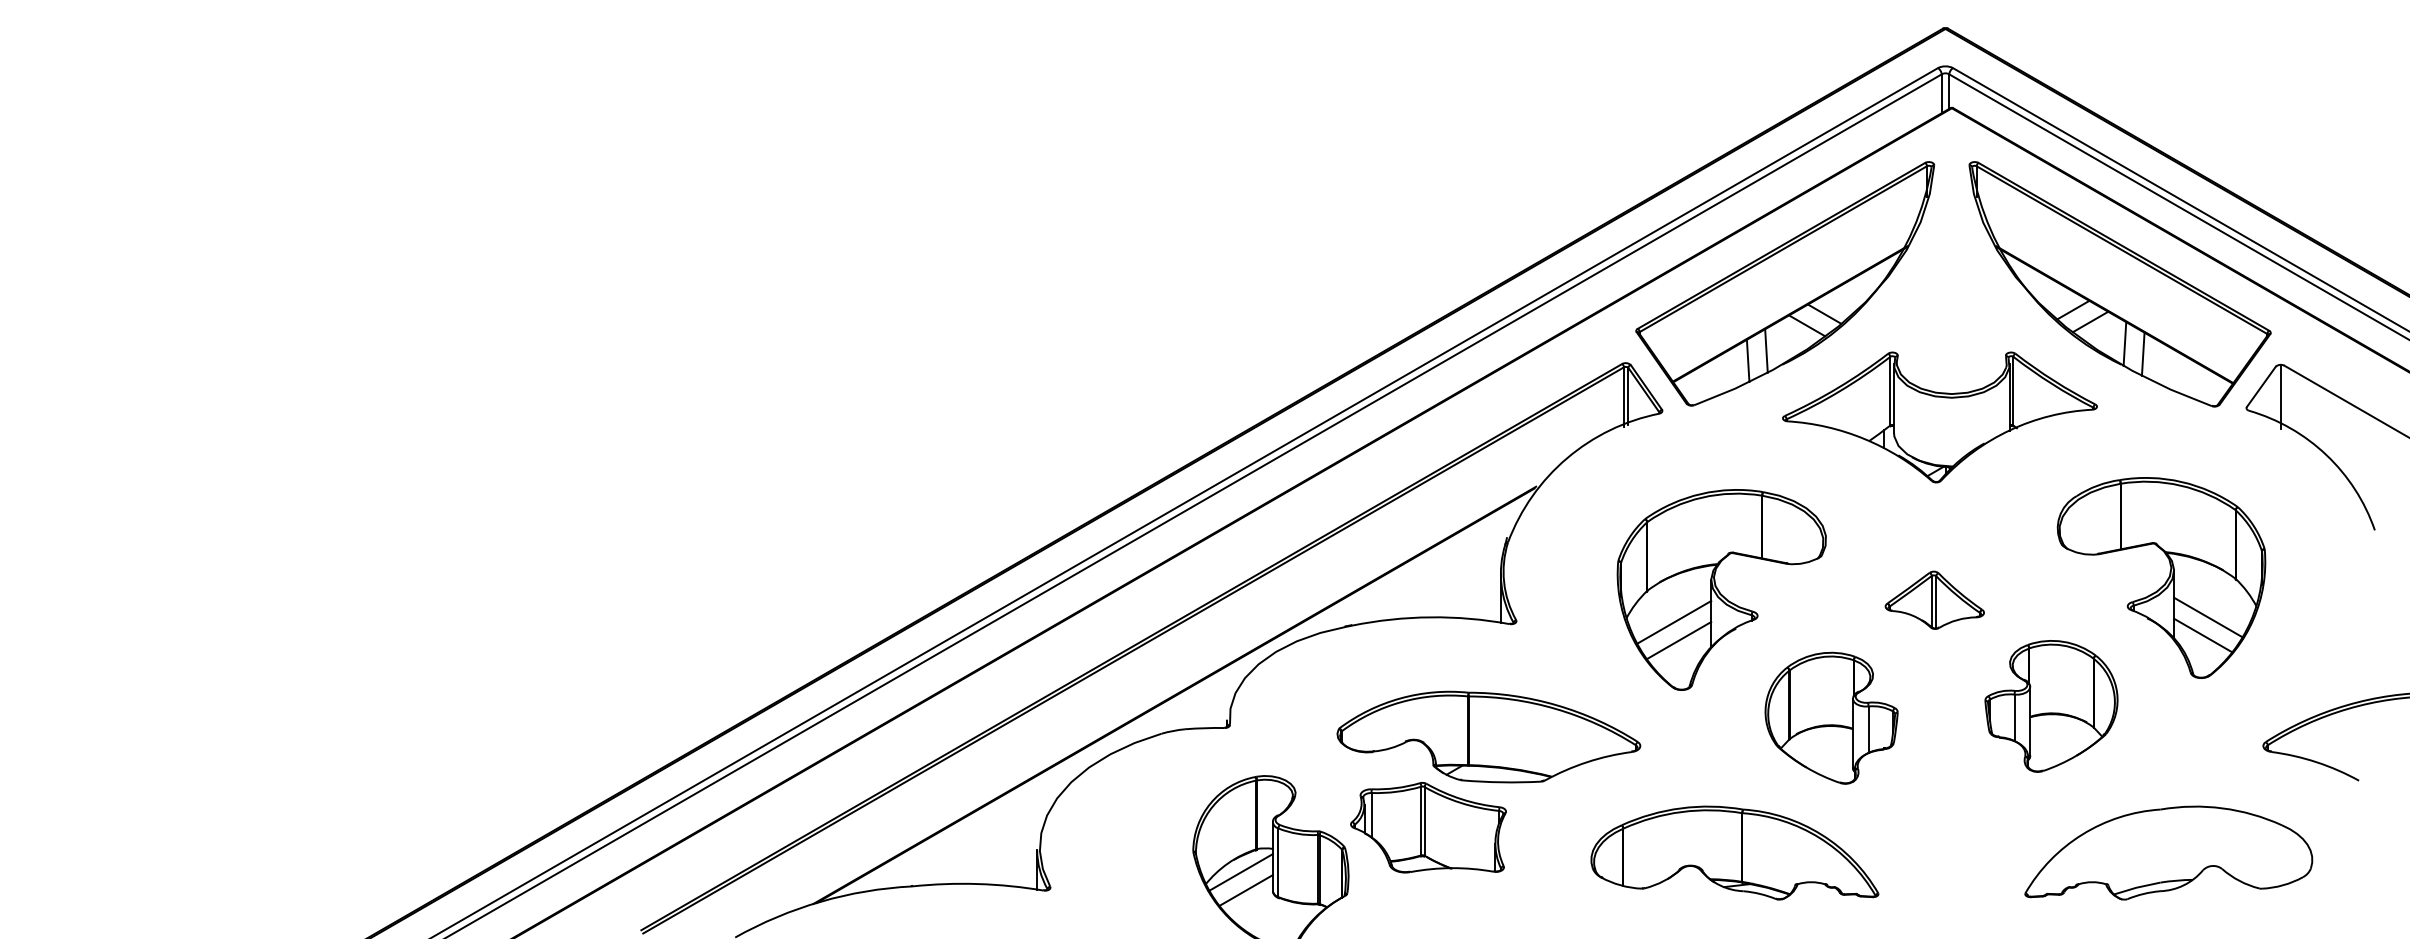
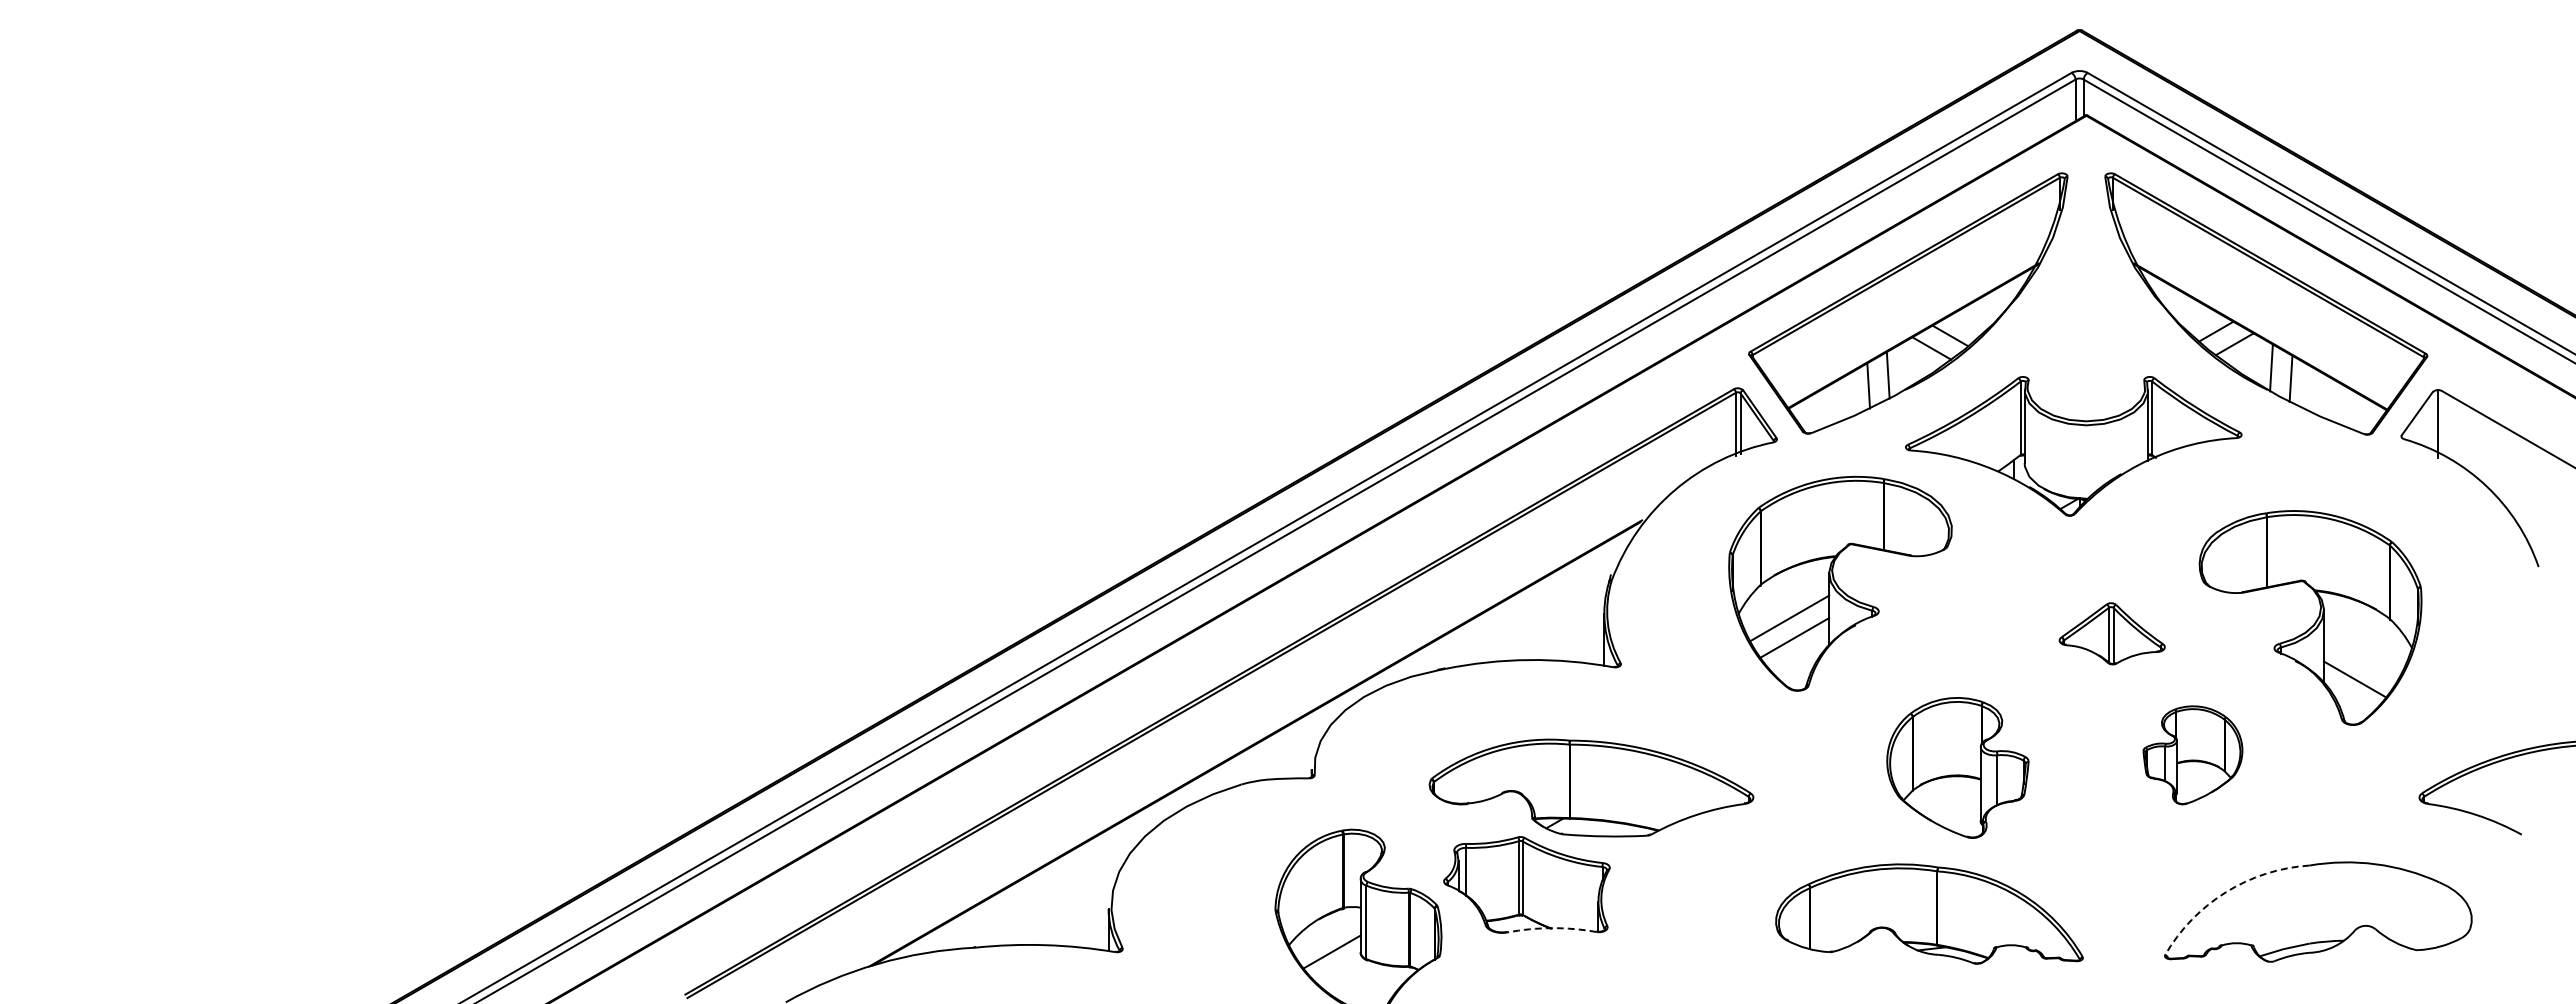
part: (1721, 589) -> (1840, 583), moved
part: (1934, 599) -> (2111, 633), moved
line: (2208, 617) -> (2360, 660), removed
part: (2051, 706) -> (2192, 755), size x0.7
arc: (2082, 834) -> (2226, 892), solid -> dashed
part: (1734, 852) -> (1929, 913), moved
arc: (1452, 868) -> (1552, 928), solid -> dashed
line: (1240, 872) -> (1325, 932), removed

